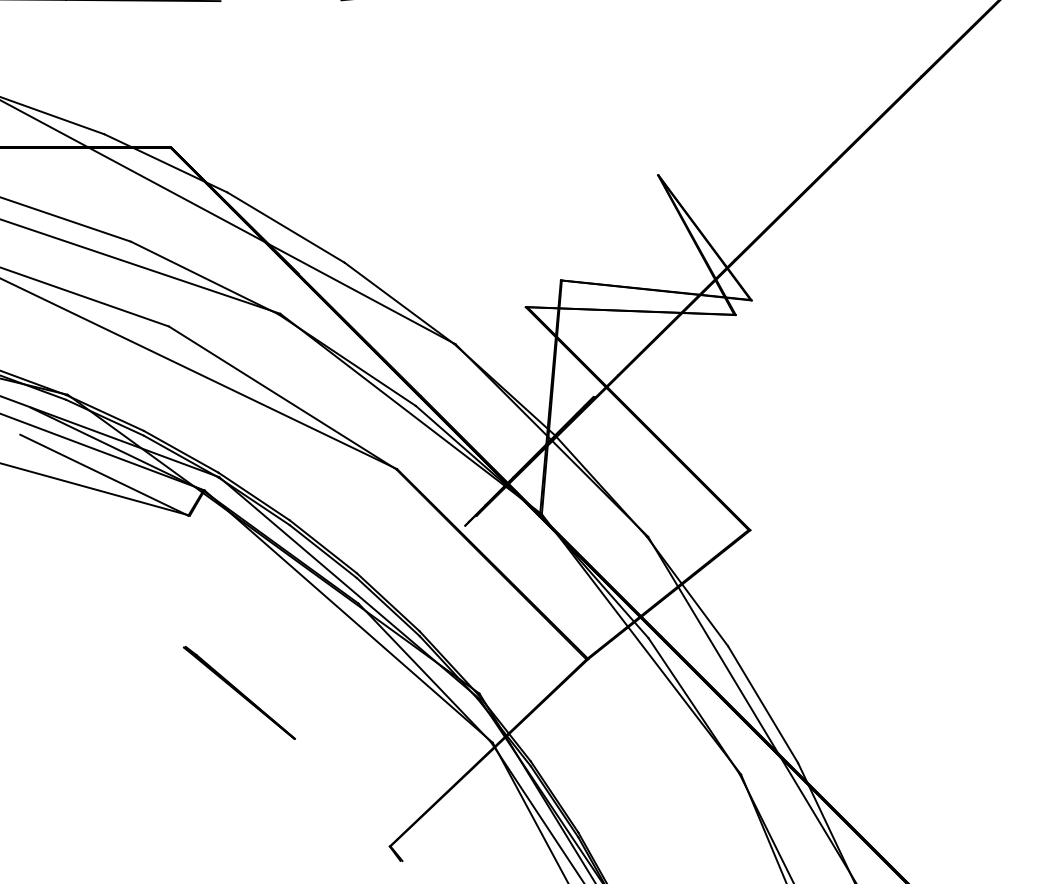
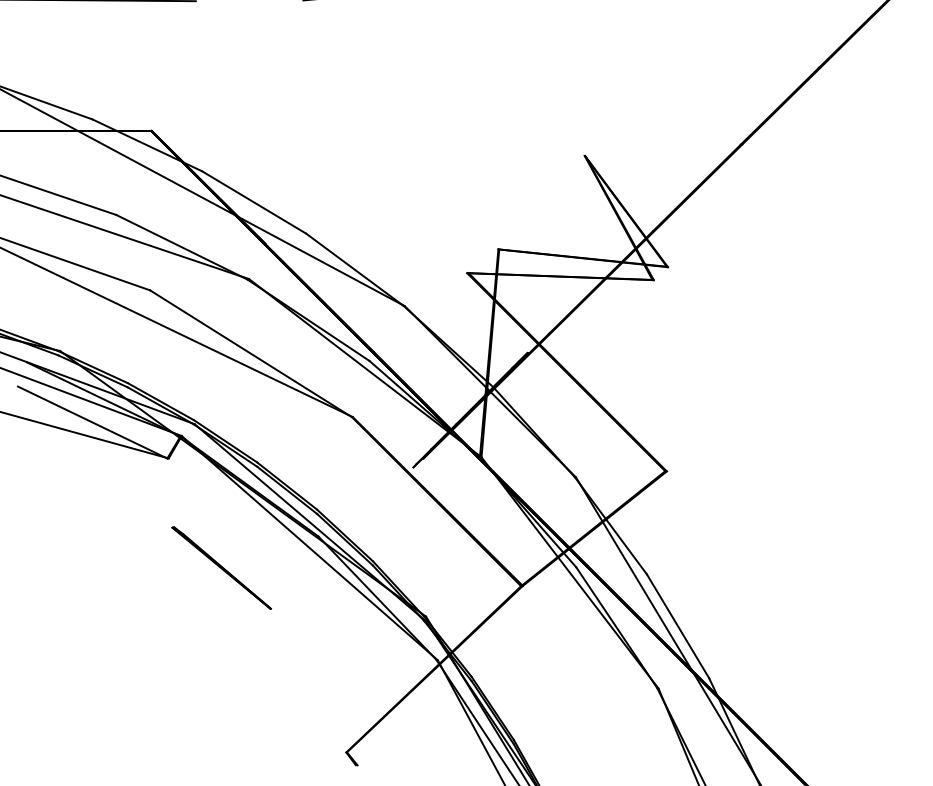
part: (239, 692) -> (221, 567), moved

